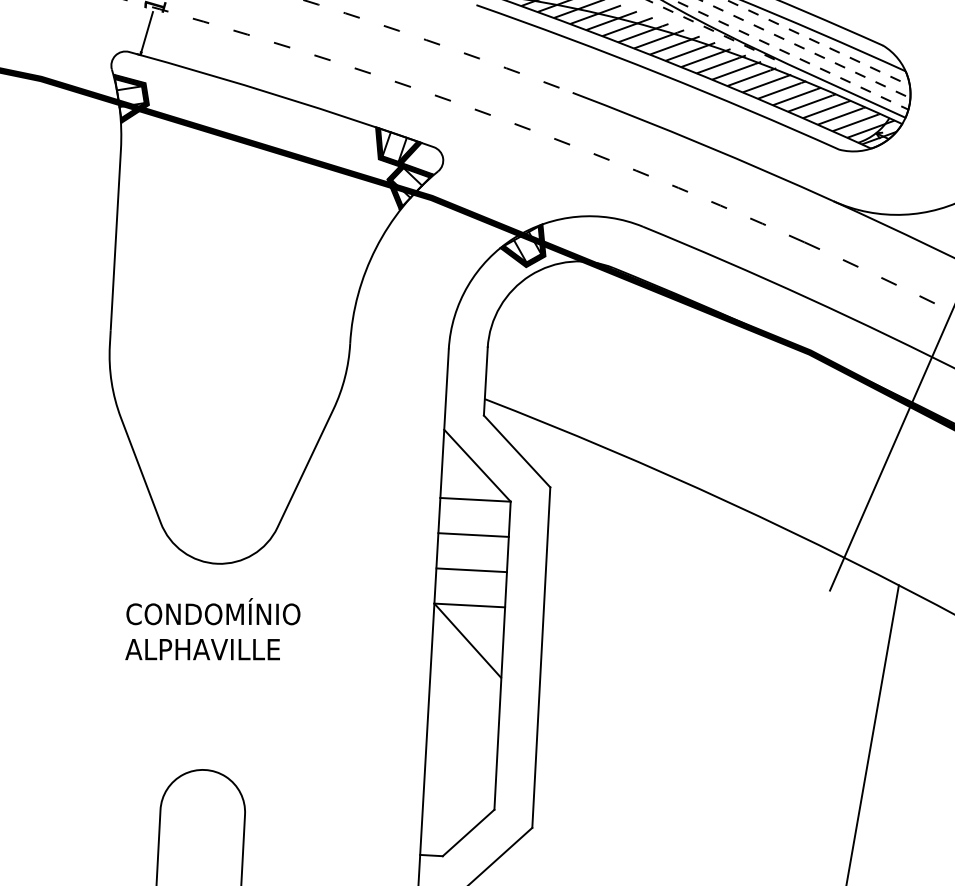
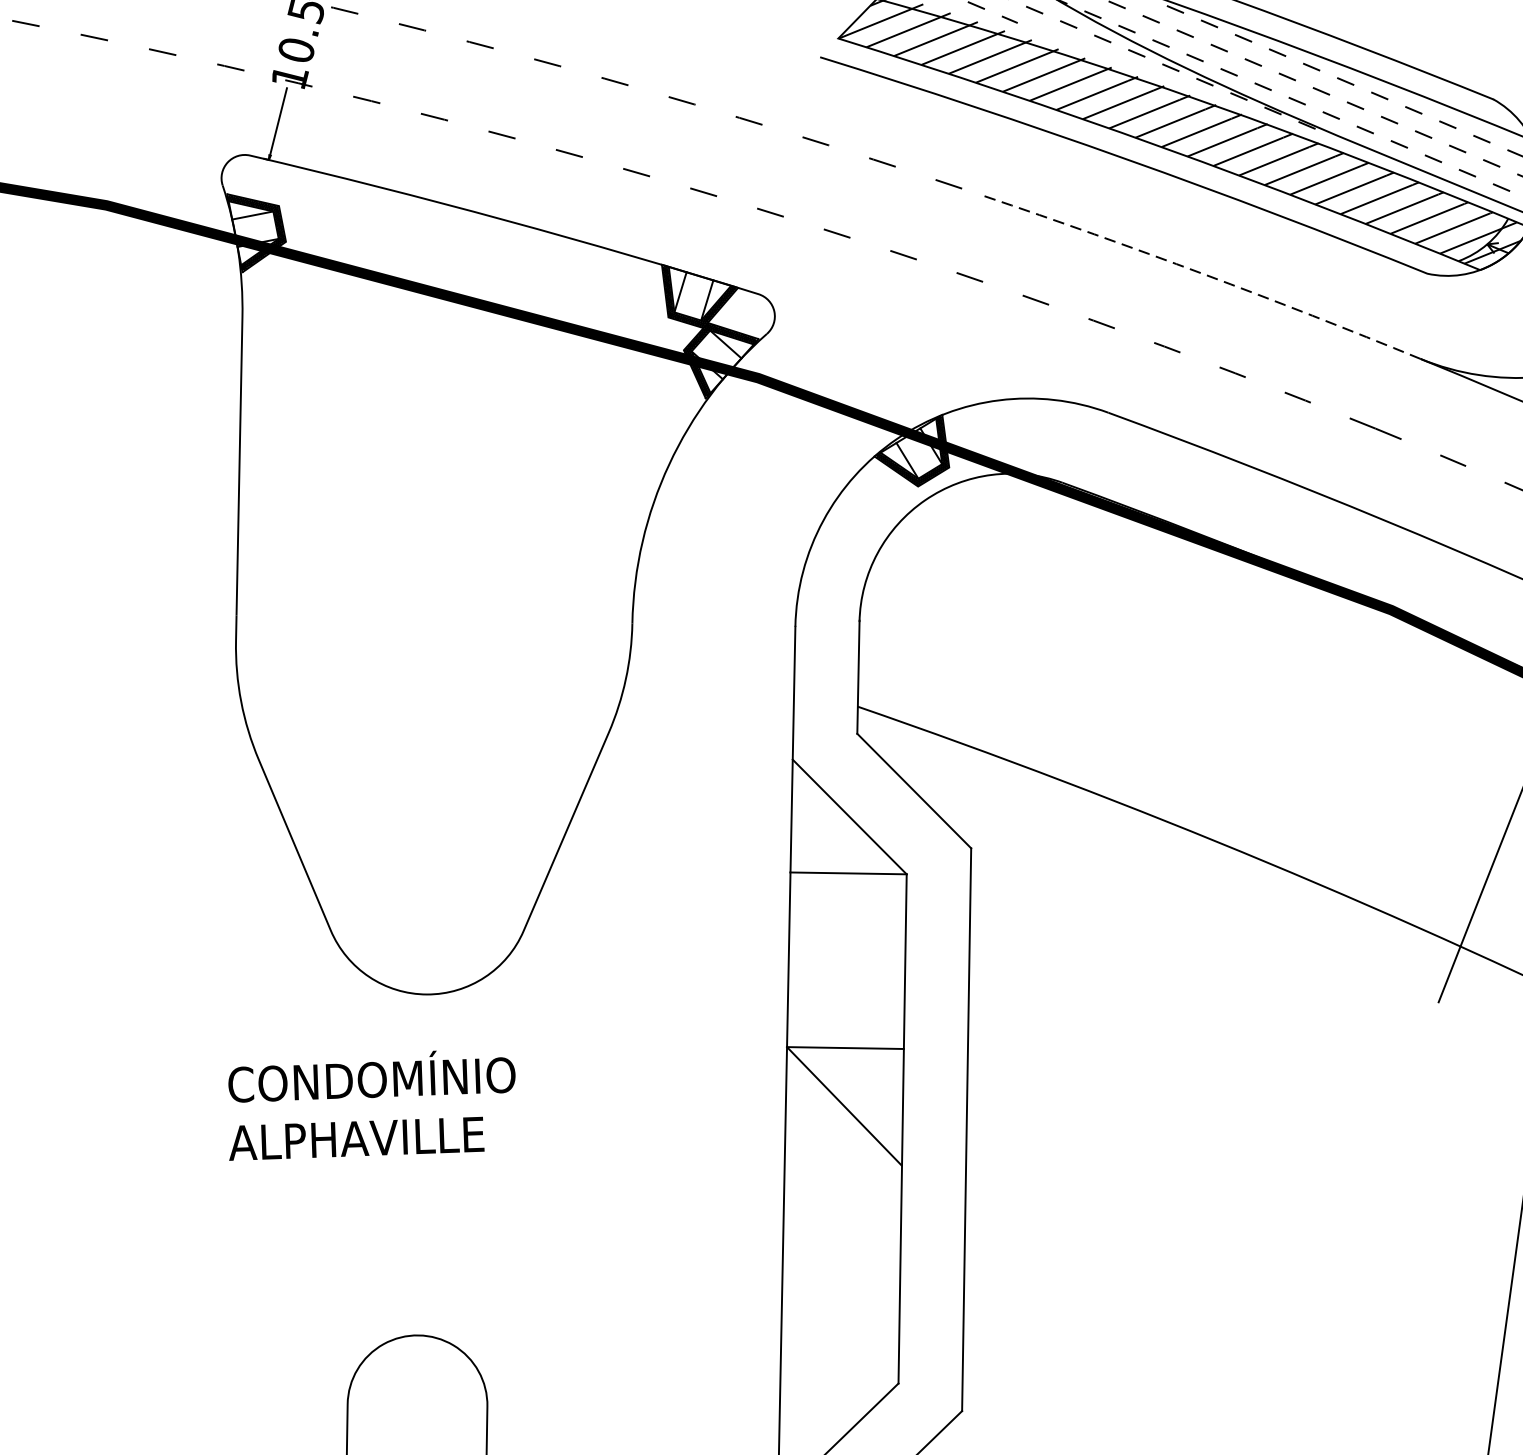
line: (703, 144) -> (1203, 273), solid -> dashed
line: (473, 534) -> (847, 930), removed
line: (471, 570) -> (846, 990), removed
text: (212, 629) -> (371, 1105), moved

